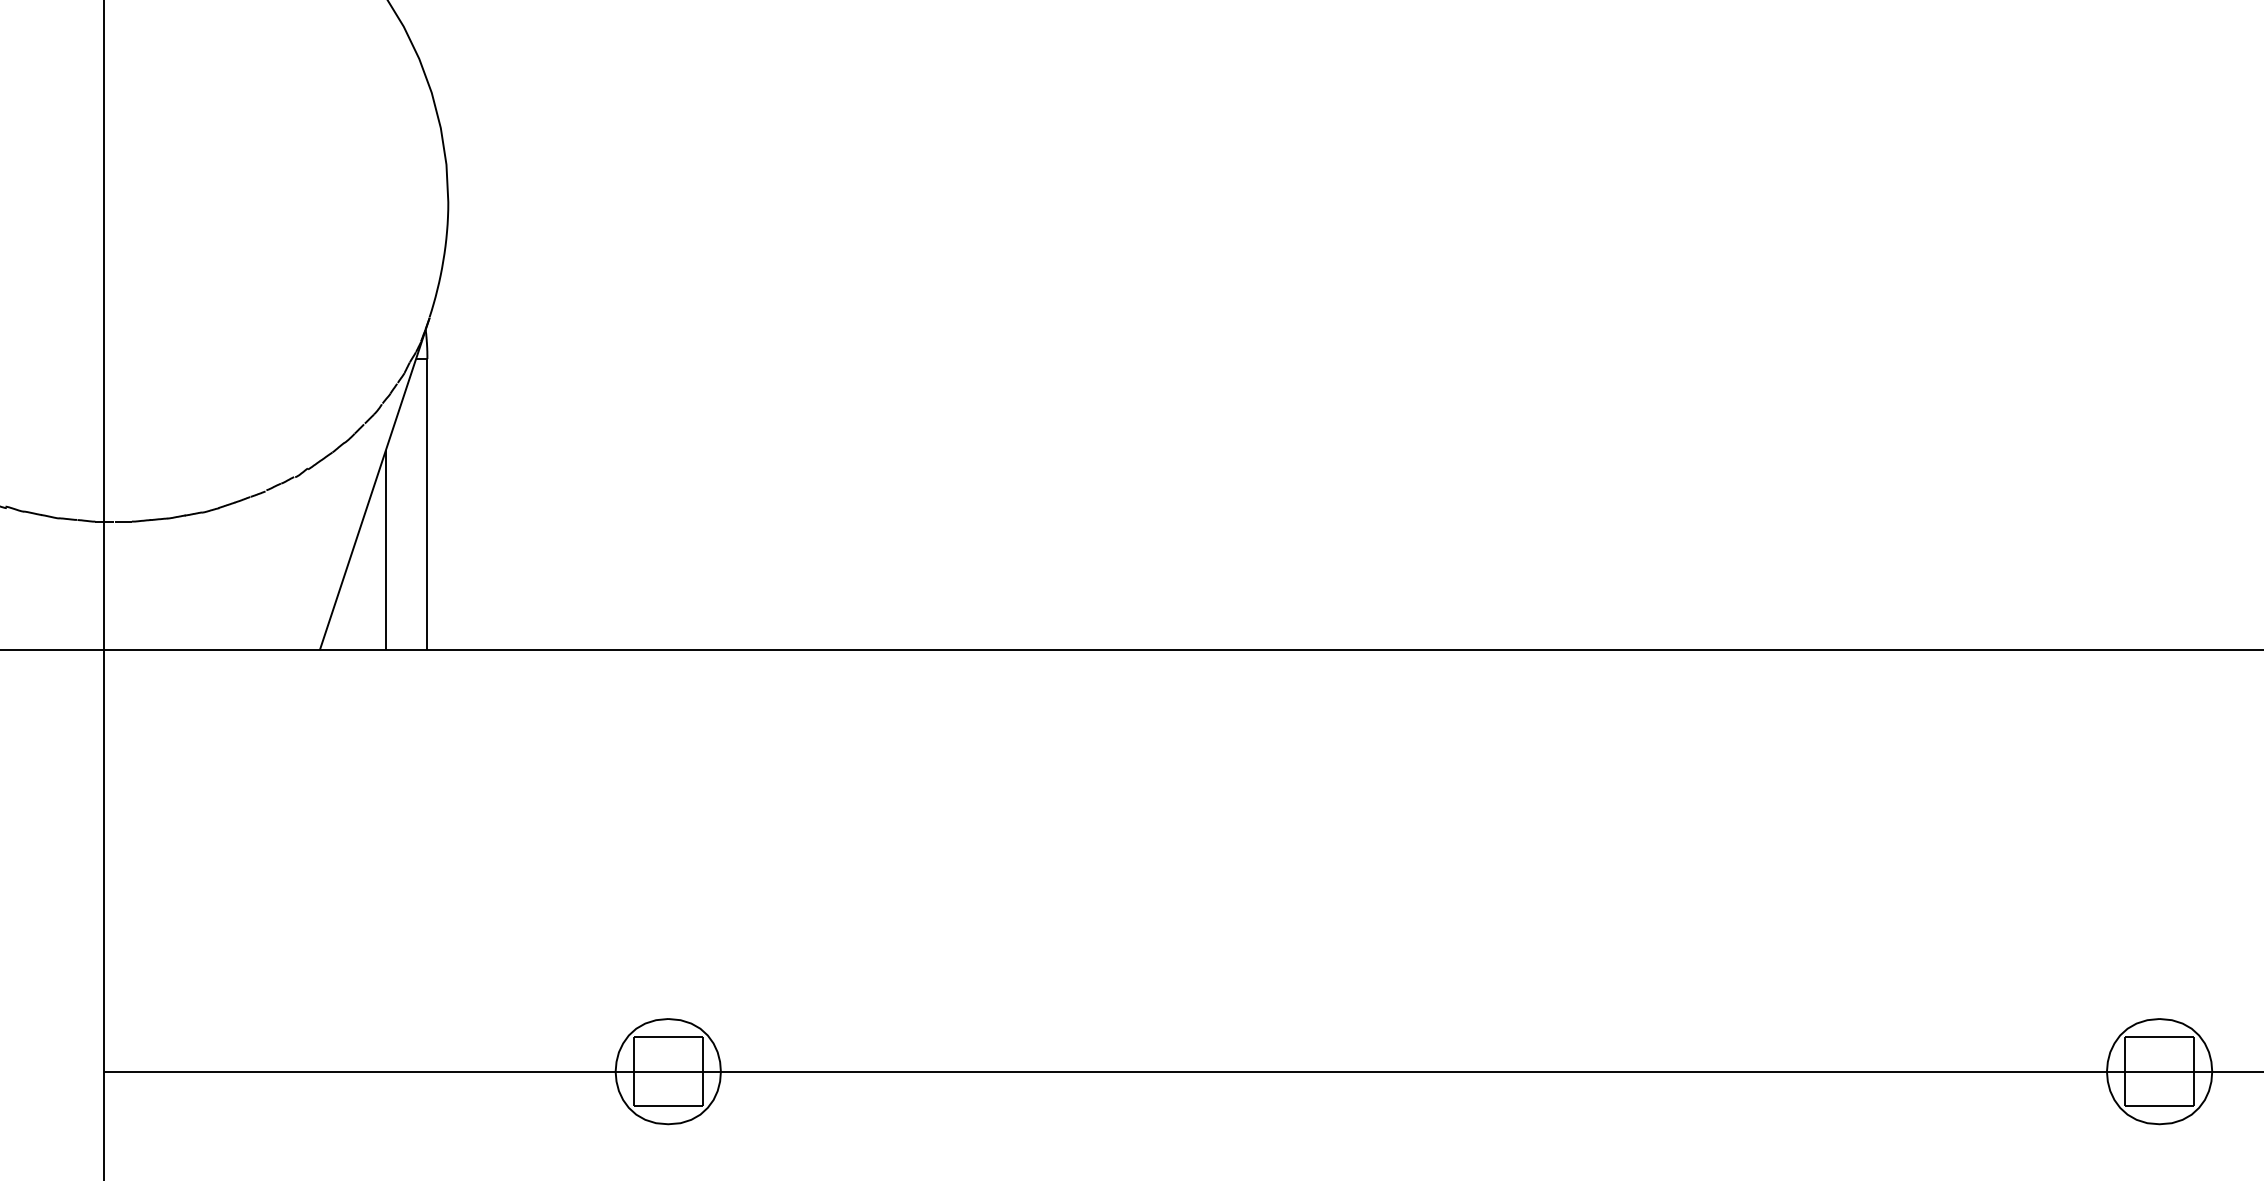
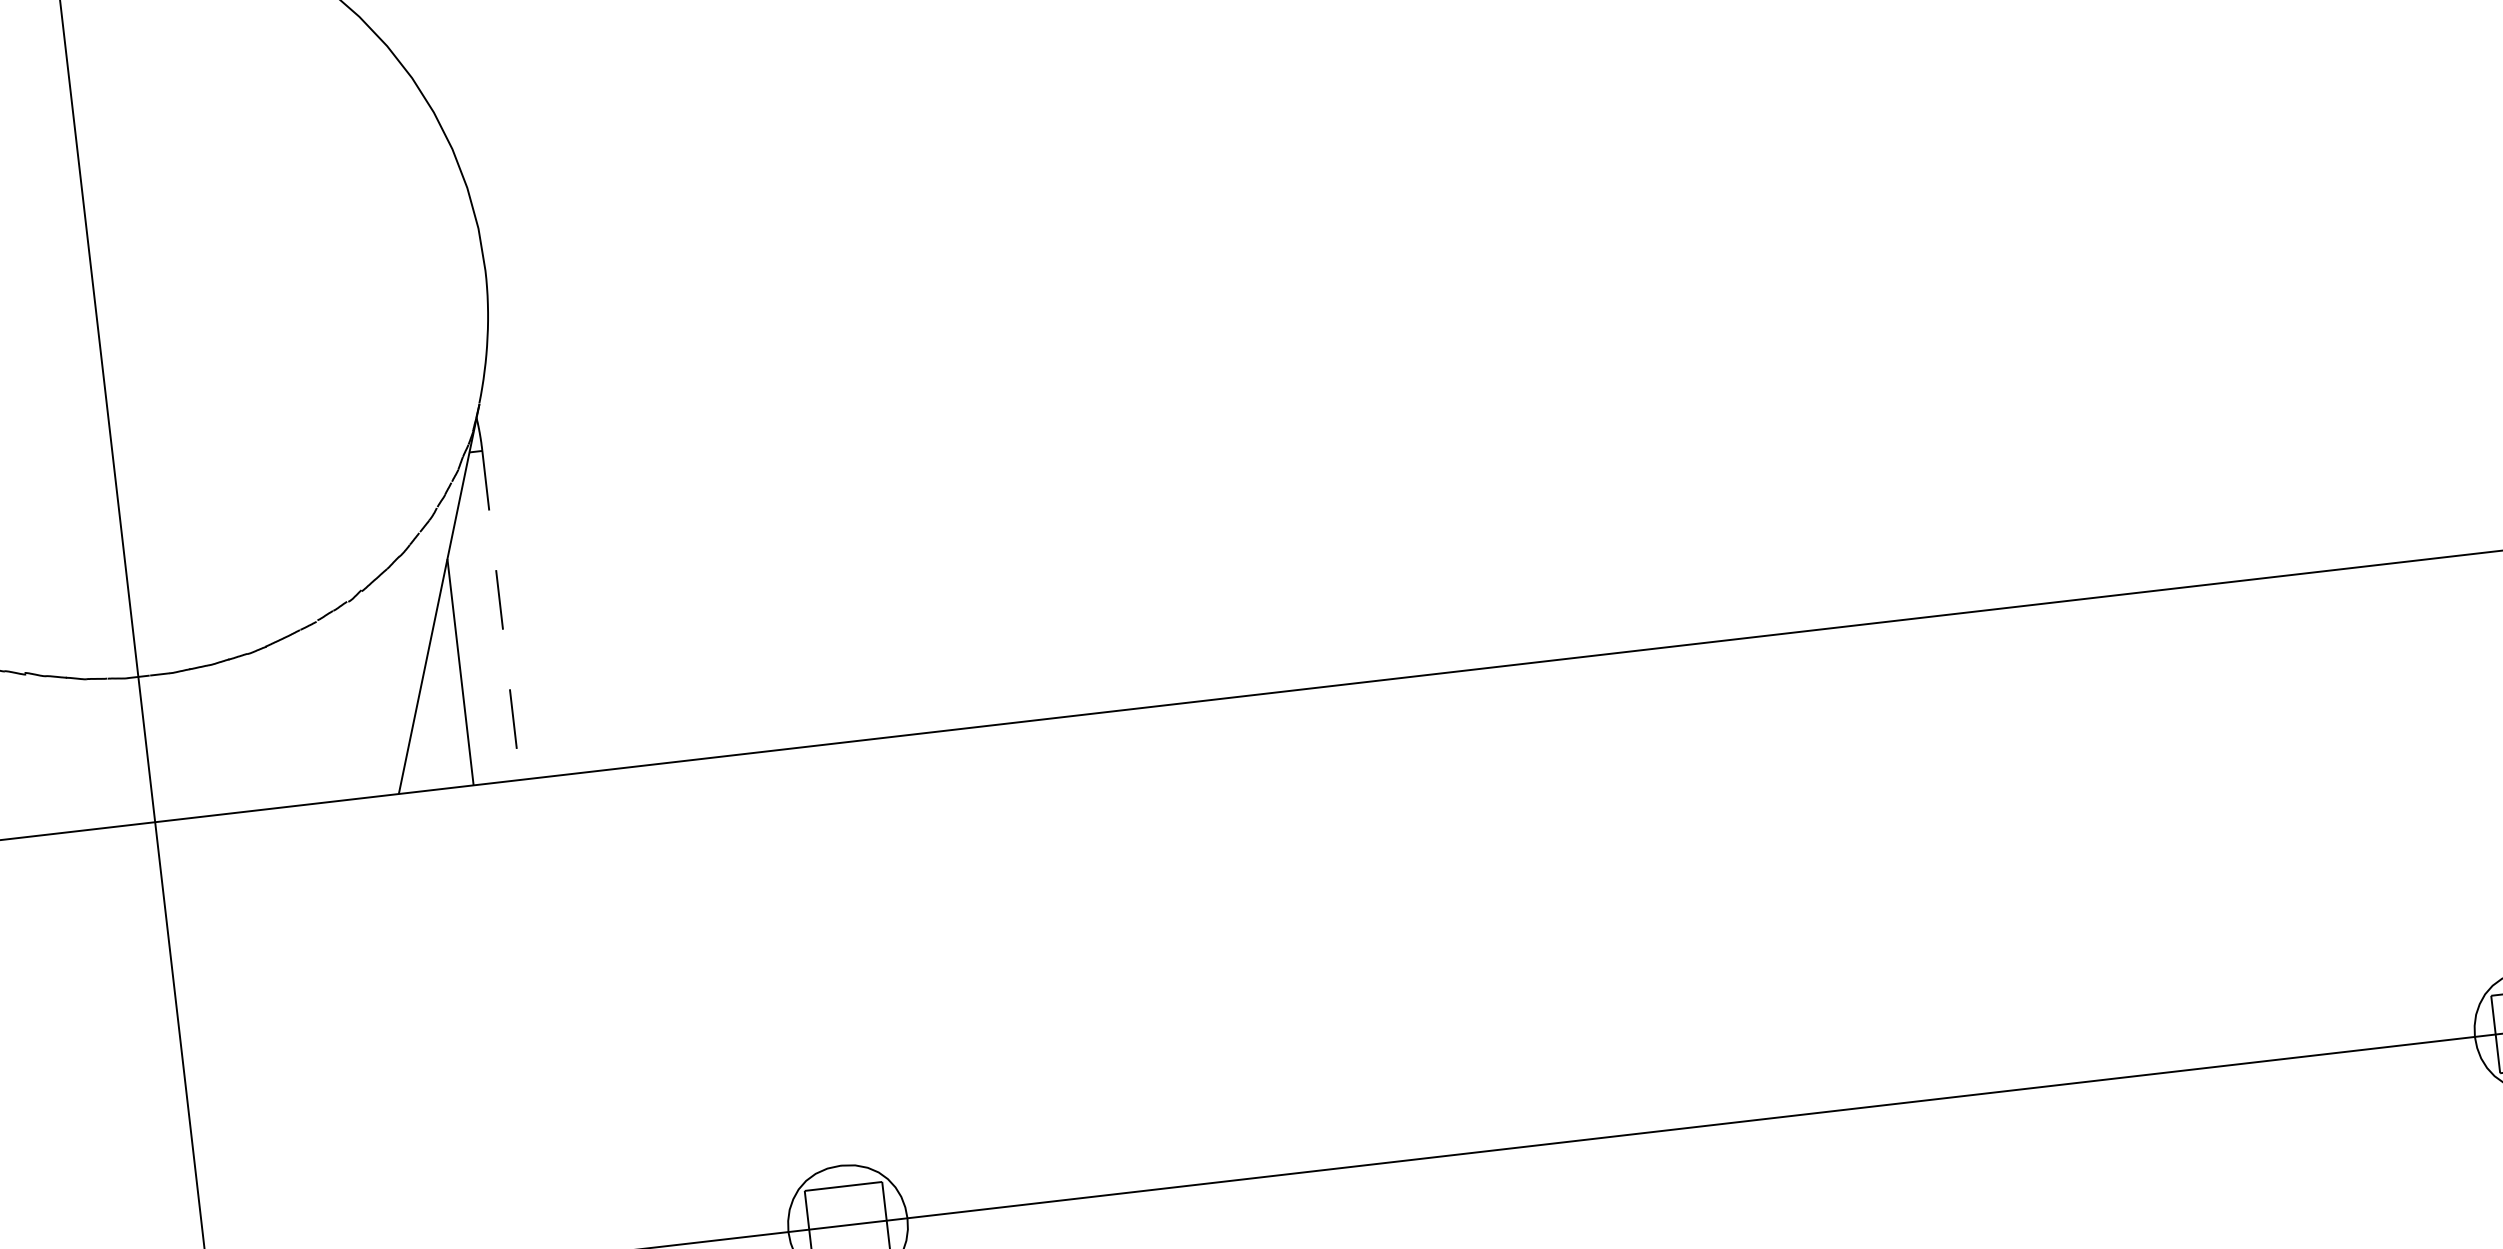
line: (427, 505) -> (501, 616), solid -> dashed

